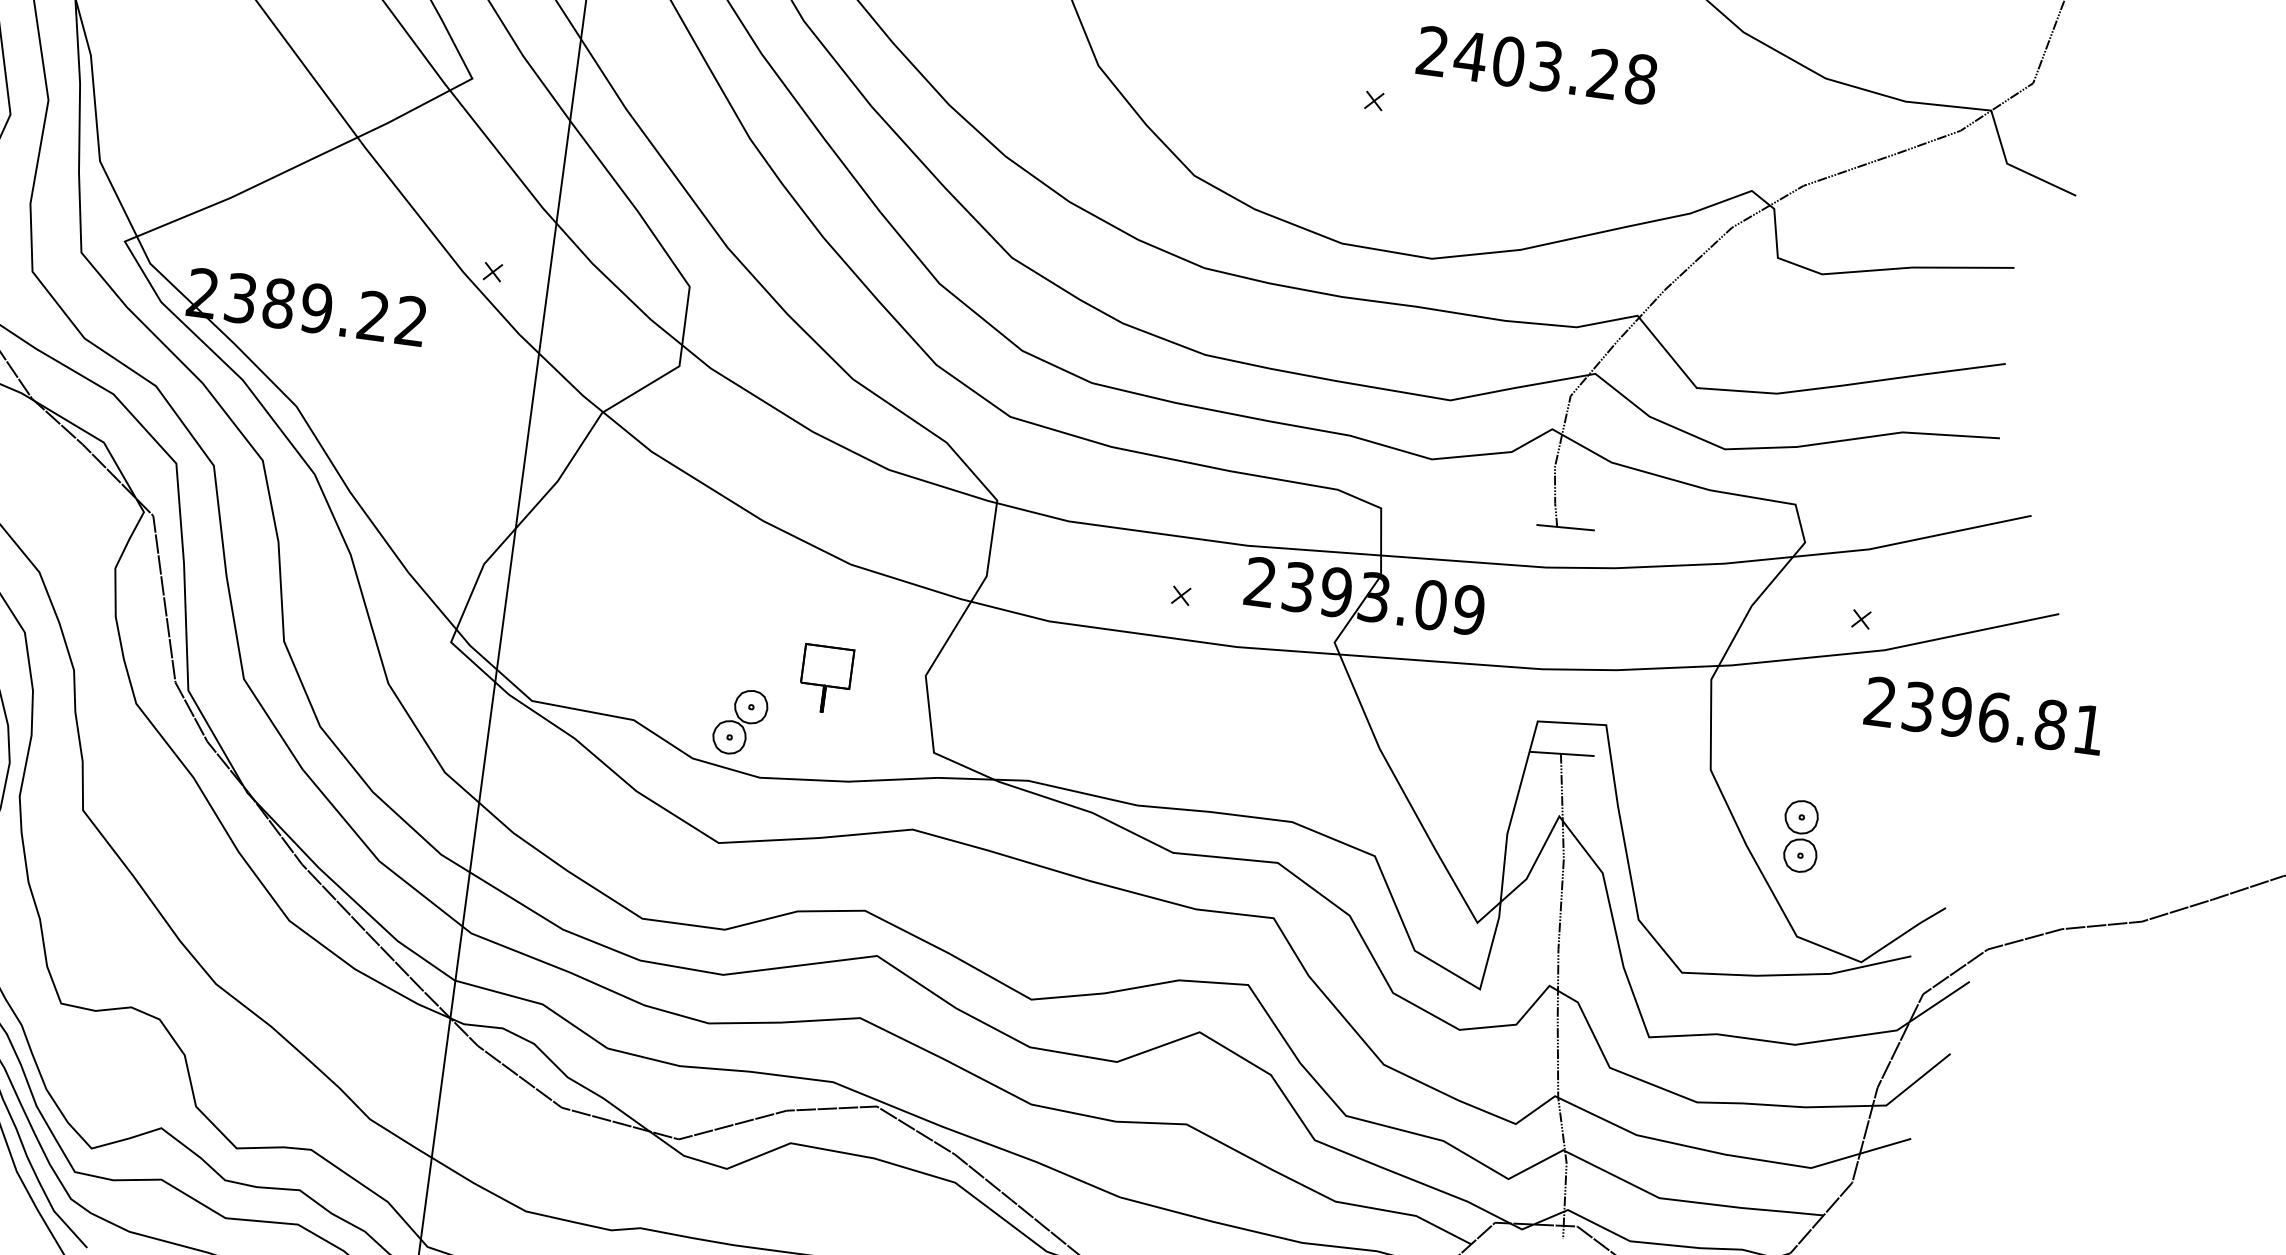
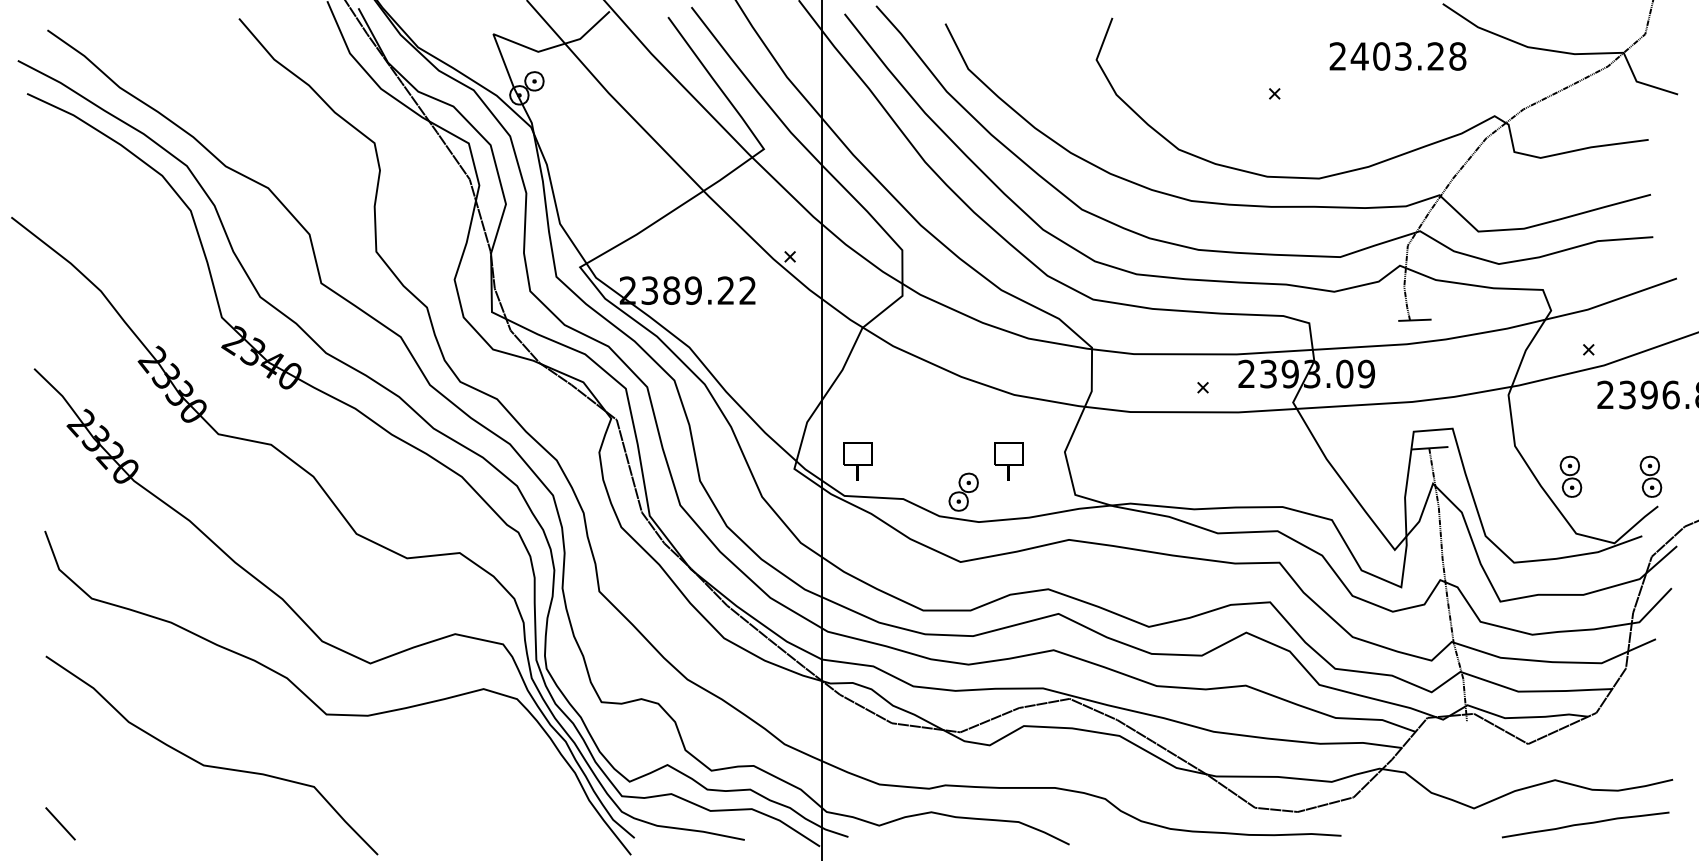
text: (1536, 65) -> (1397, 56), moved
part: (562, 644) -> (857, 461), added
part: (1939, 854) -> (1650, 476), added

